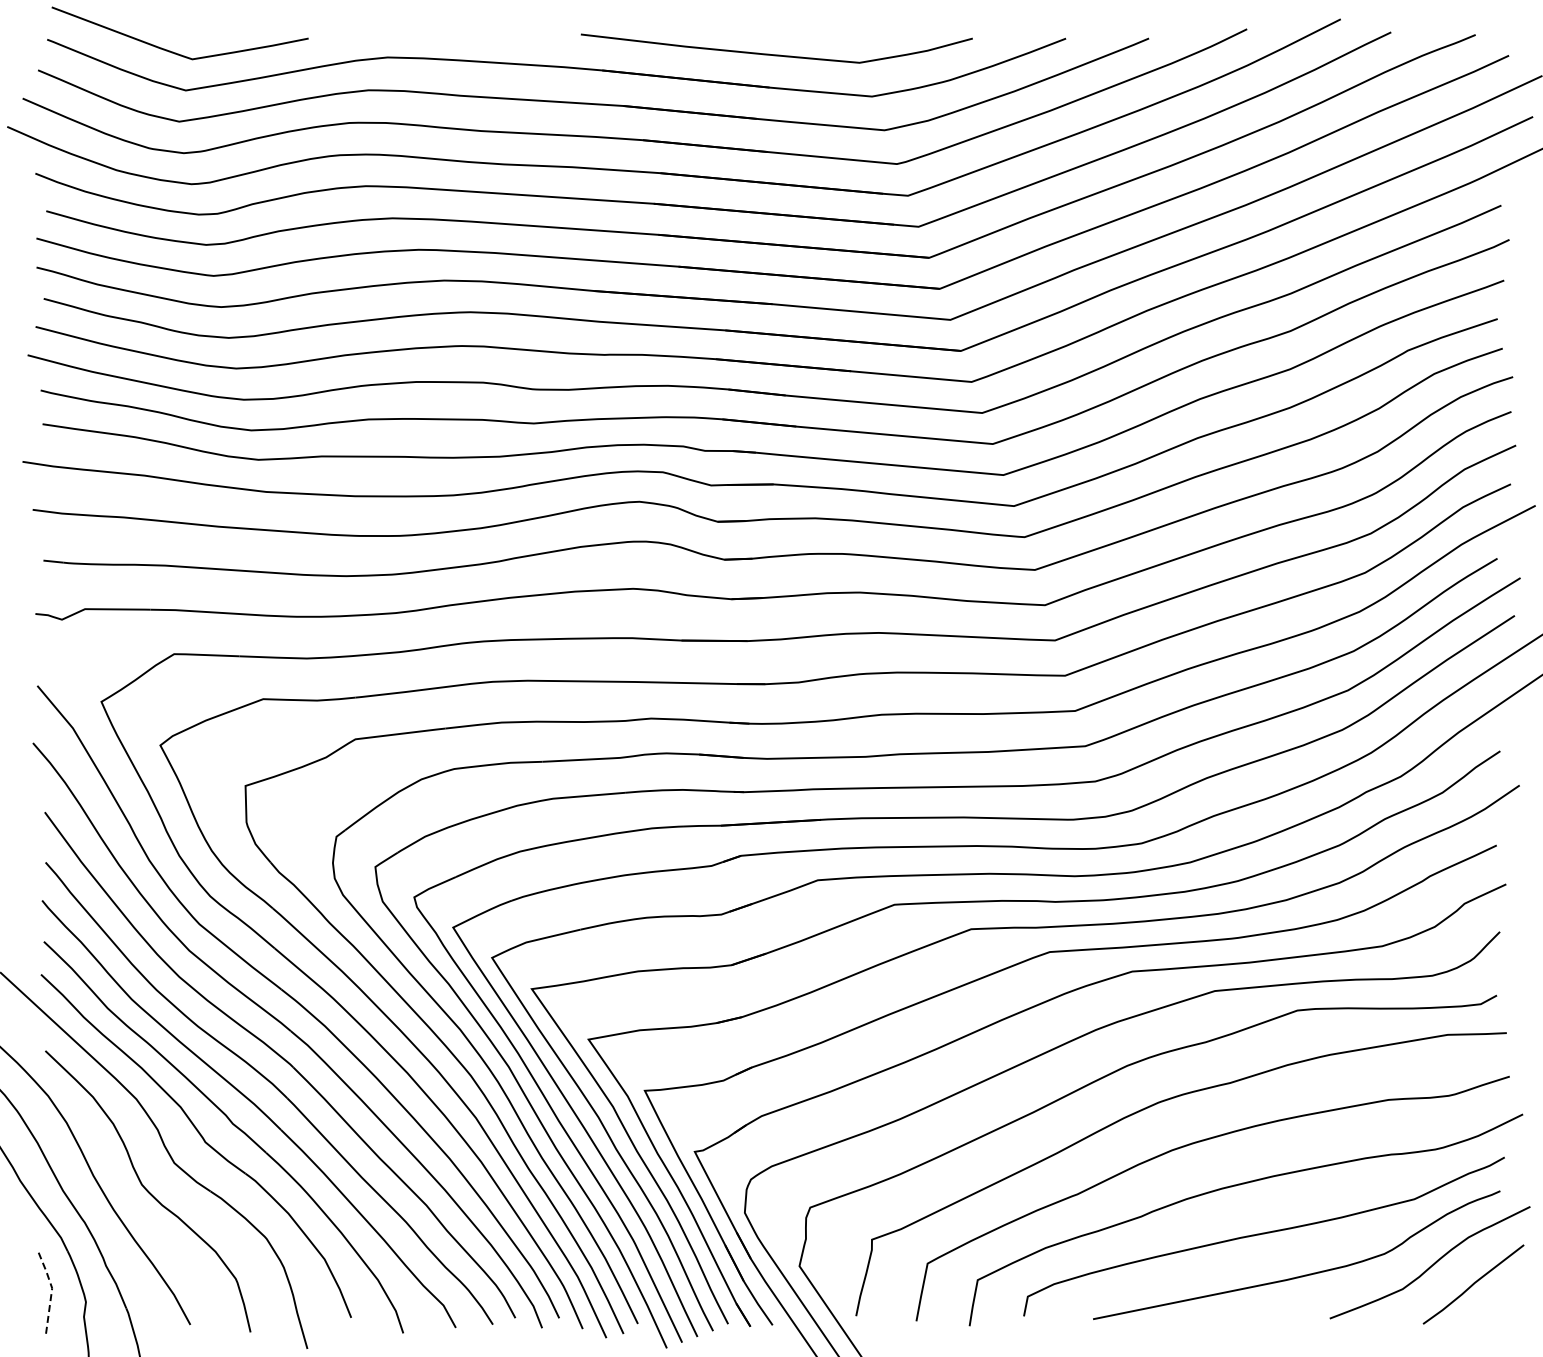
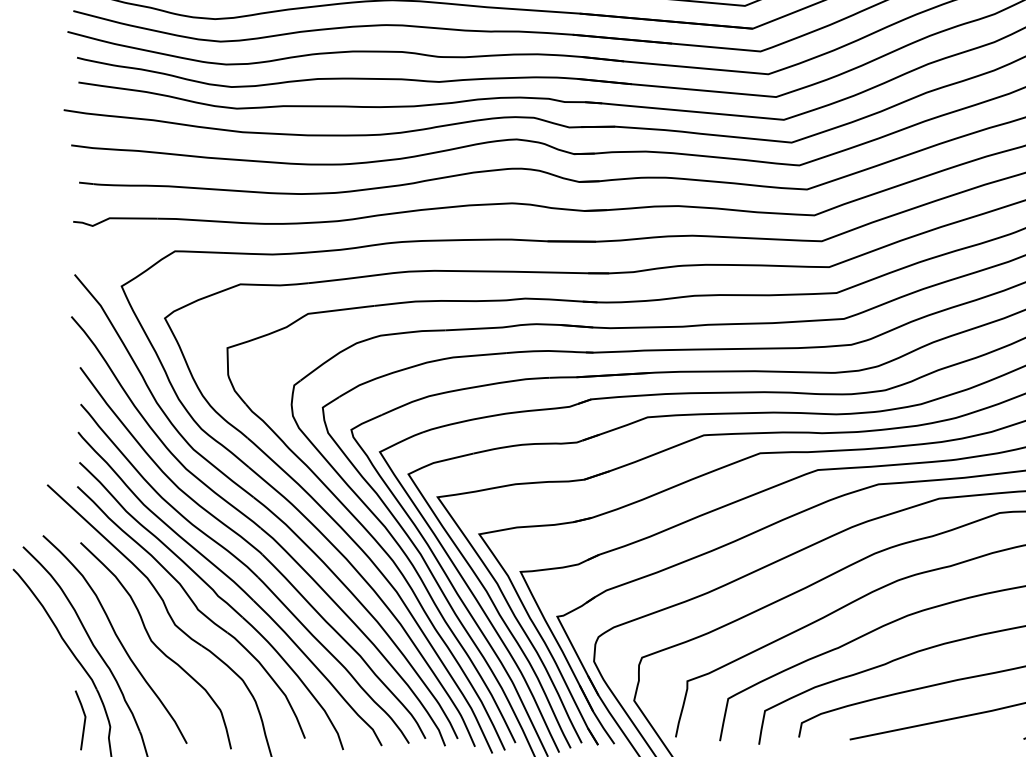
line: (51, 1290) -> (84, 718), dashed -> solid

